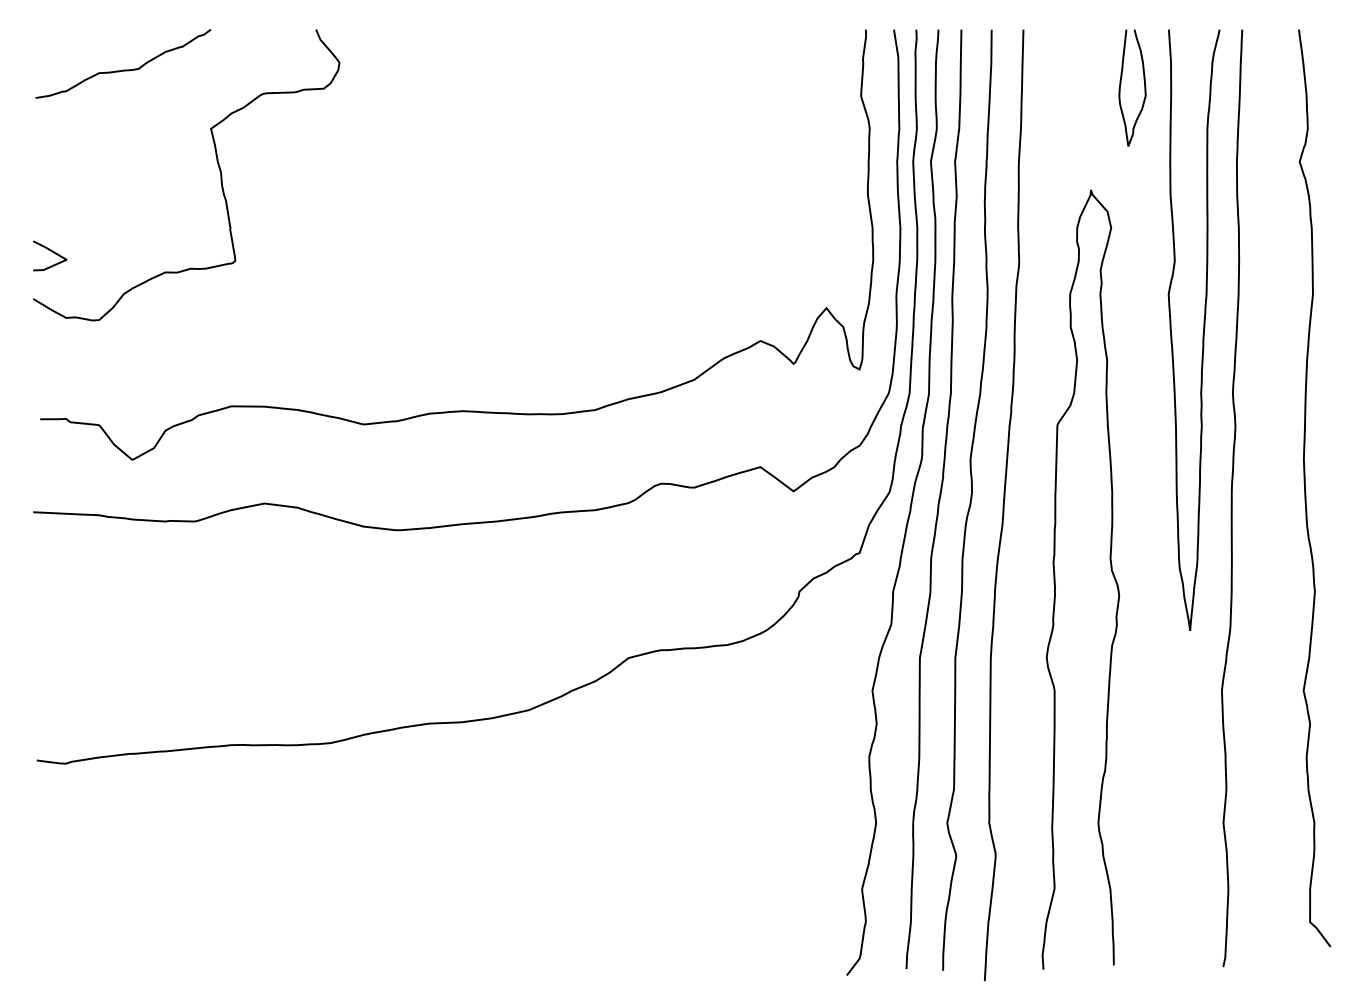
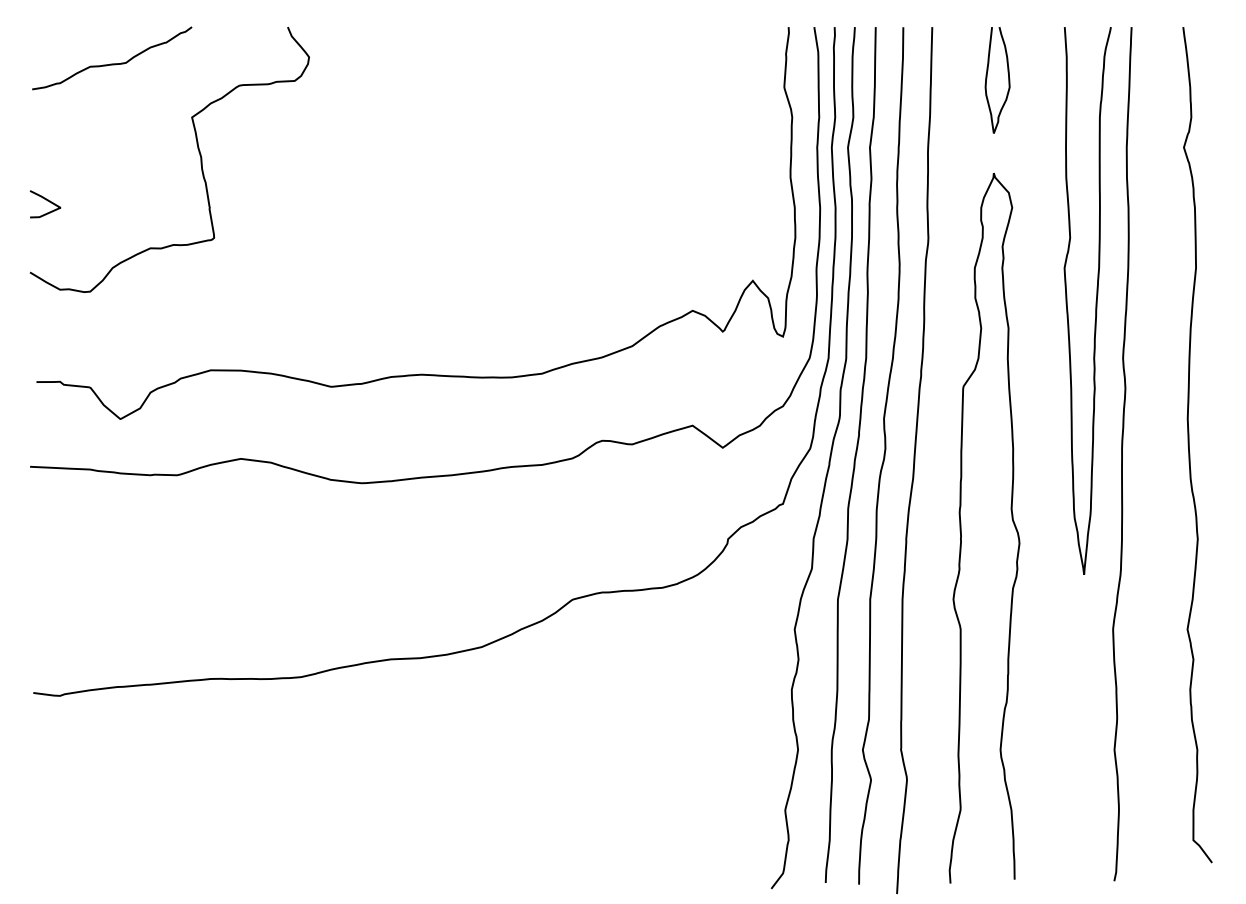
curve: (1121, 86) -> (987, 78), moved
curve: (52, 252) -> (47, 201), moved

